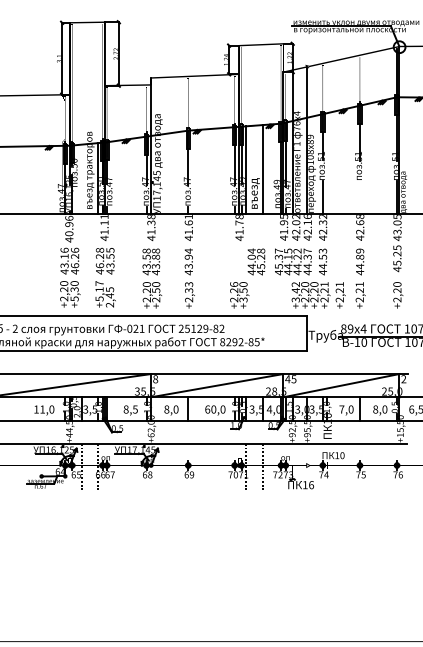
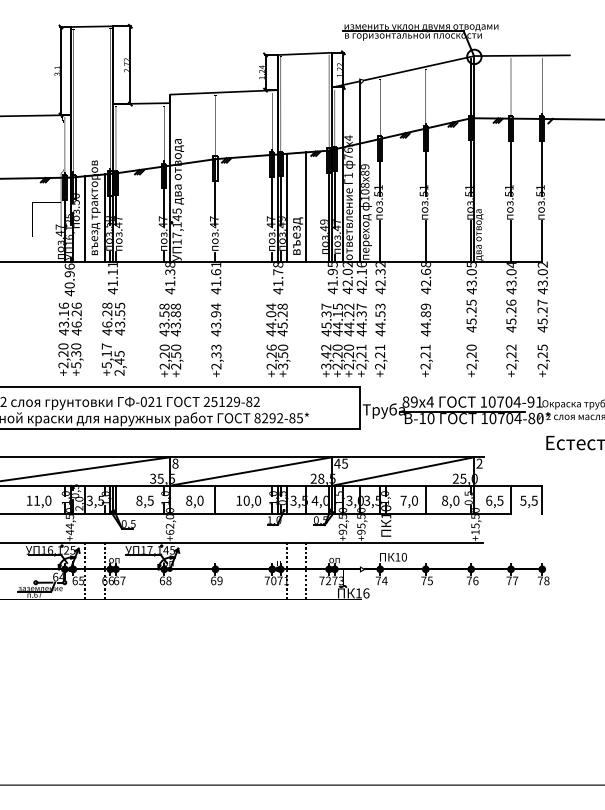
line: (81, 179) -> (84, 218), added
line: (359, 197) -> (425, 240), added
text: (256, 261) -> (276, 319), moved
text: (318, 295) -> (354, 360), moved
text: (207, 409) -> (239, 500), 60,0 -> 10,0

